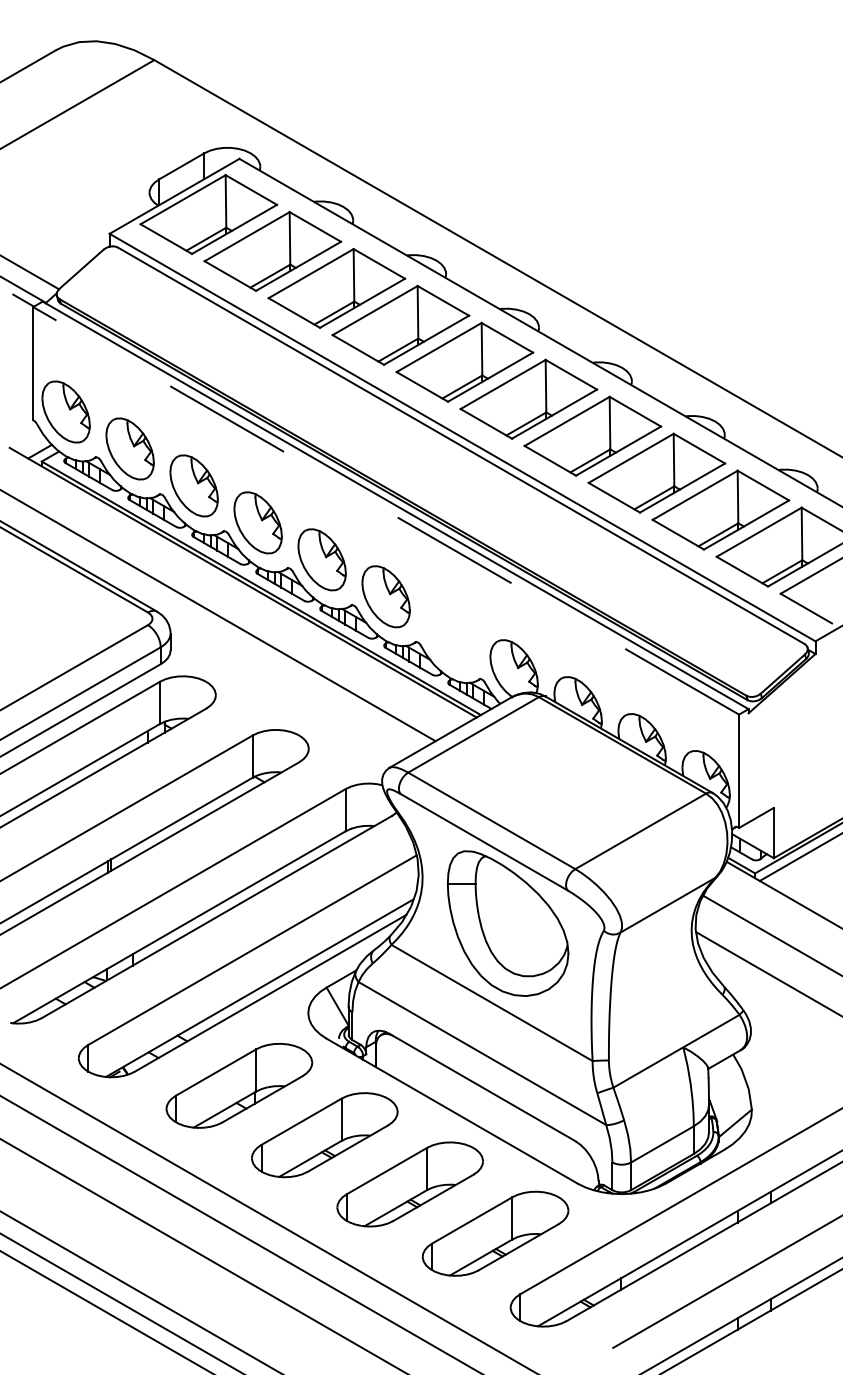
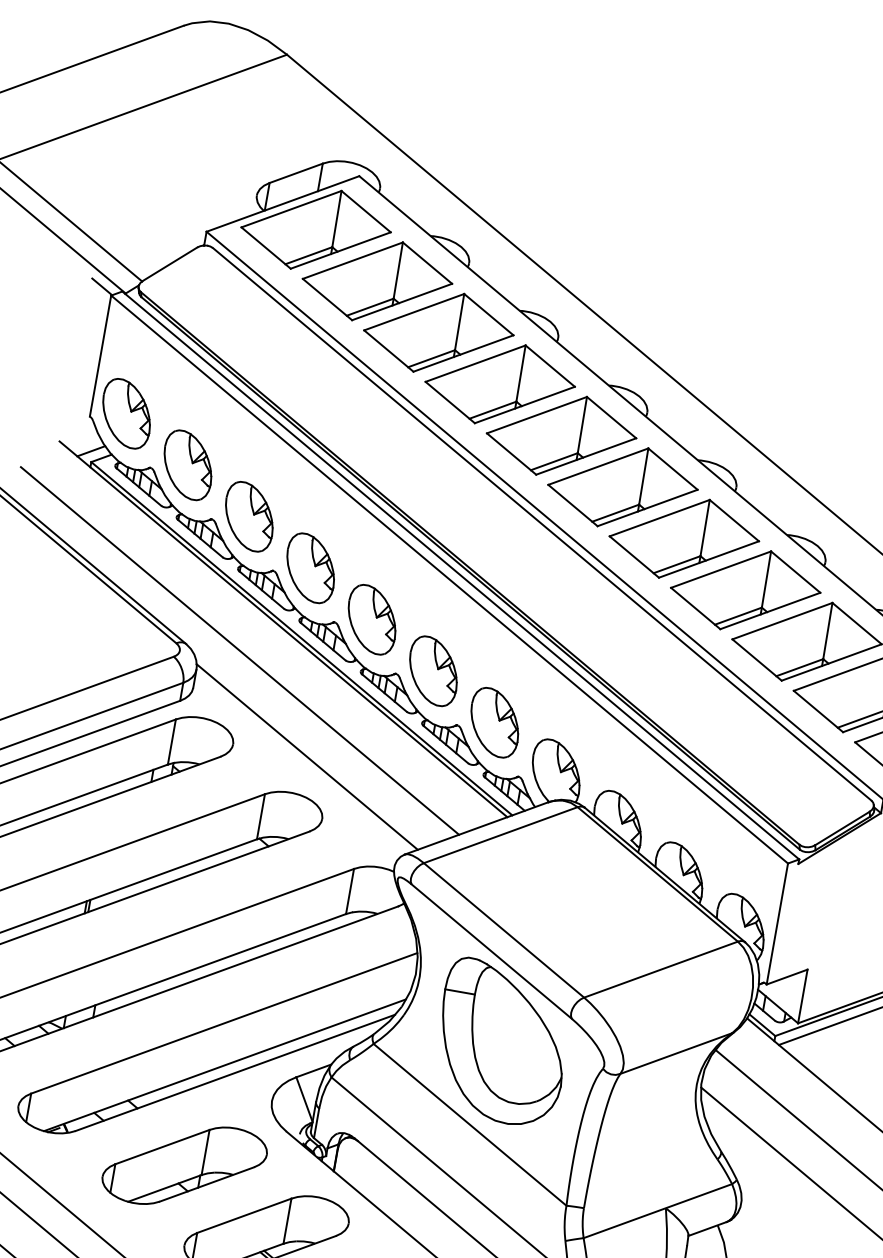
line: (386, 510) -> (450, 579), dashed -> solid
part: (449, 633) -> (494, 722), added
line: (284, 694) -> (306, 756), added

